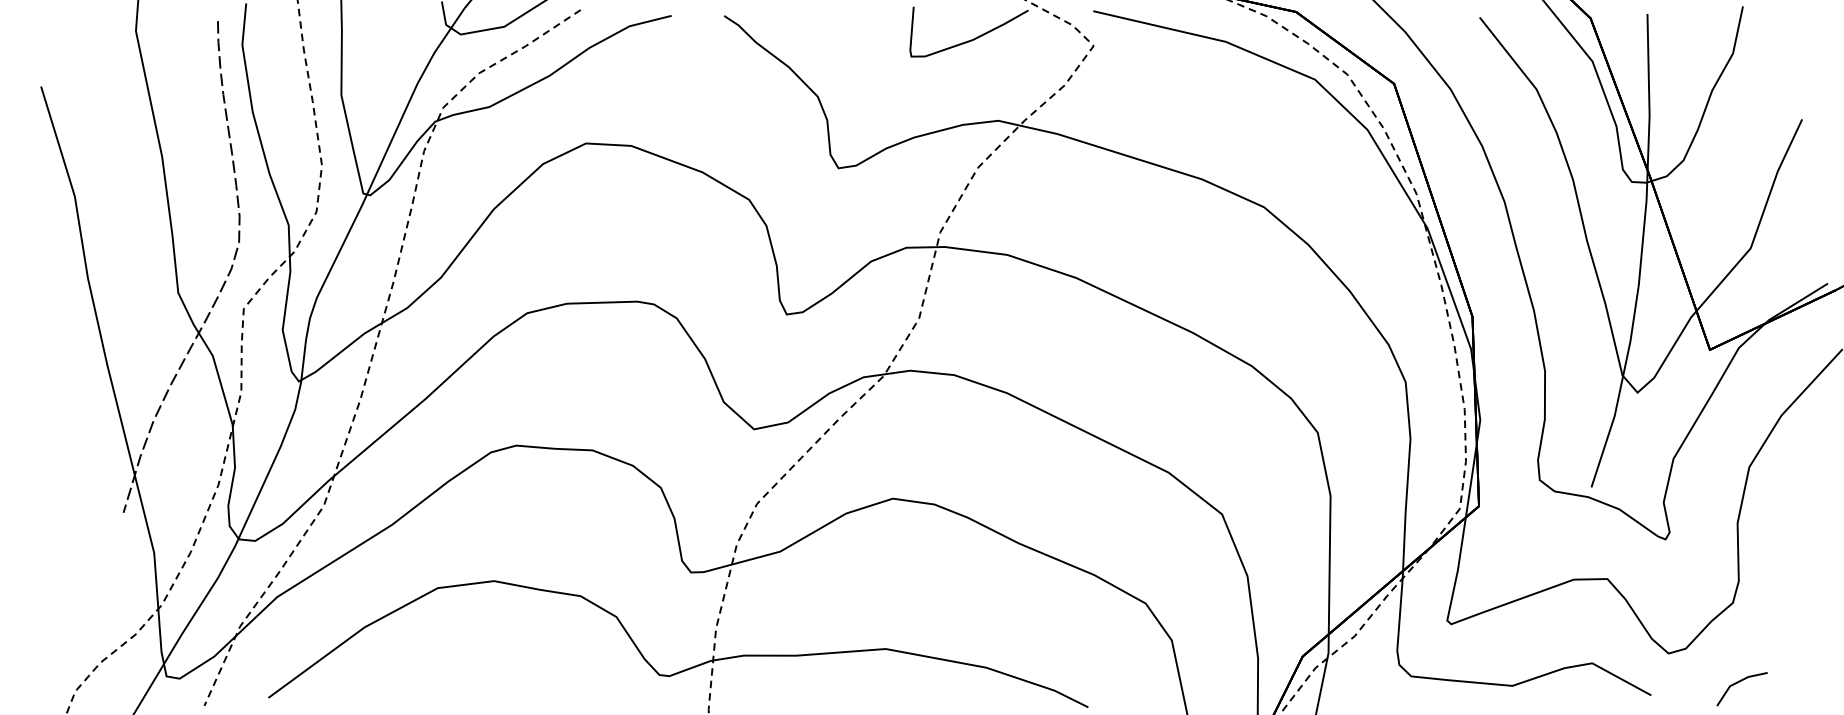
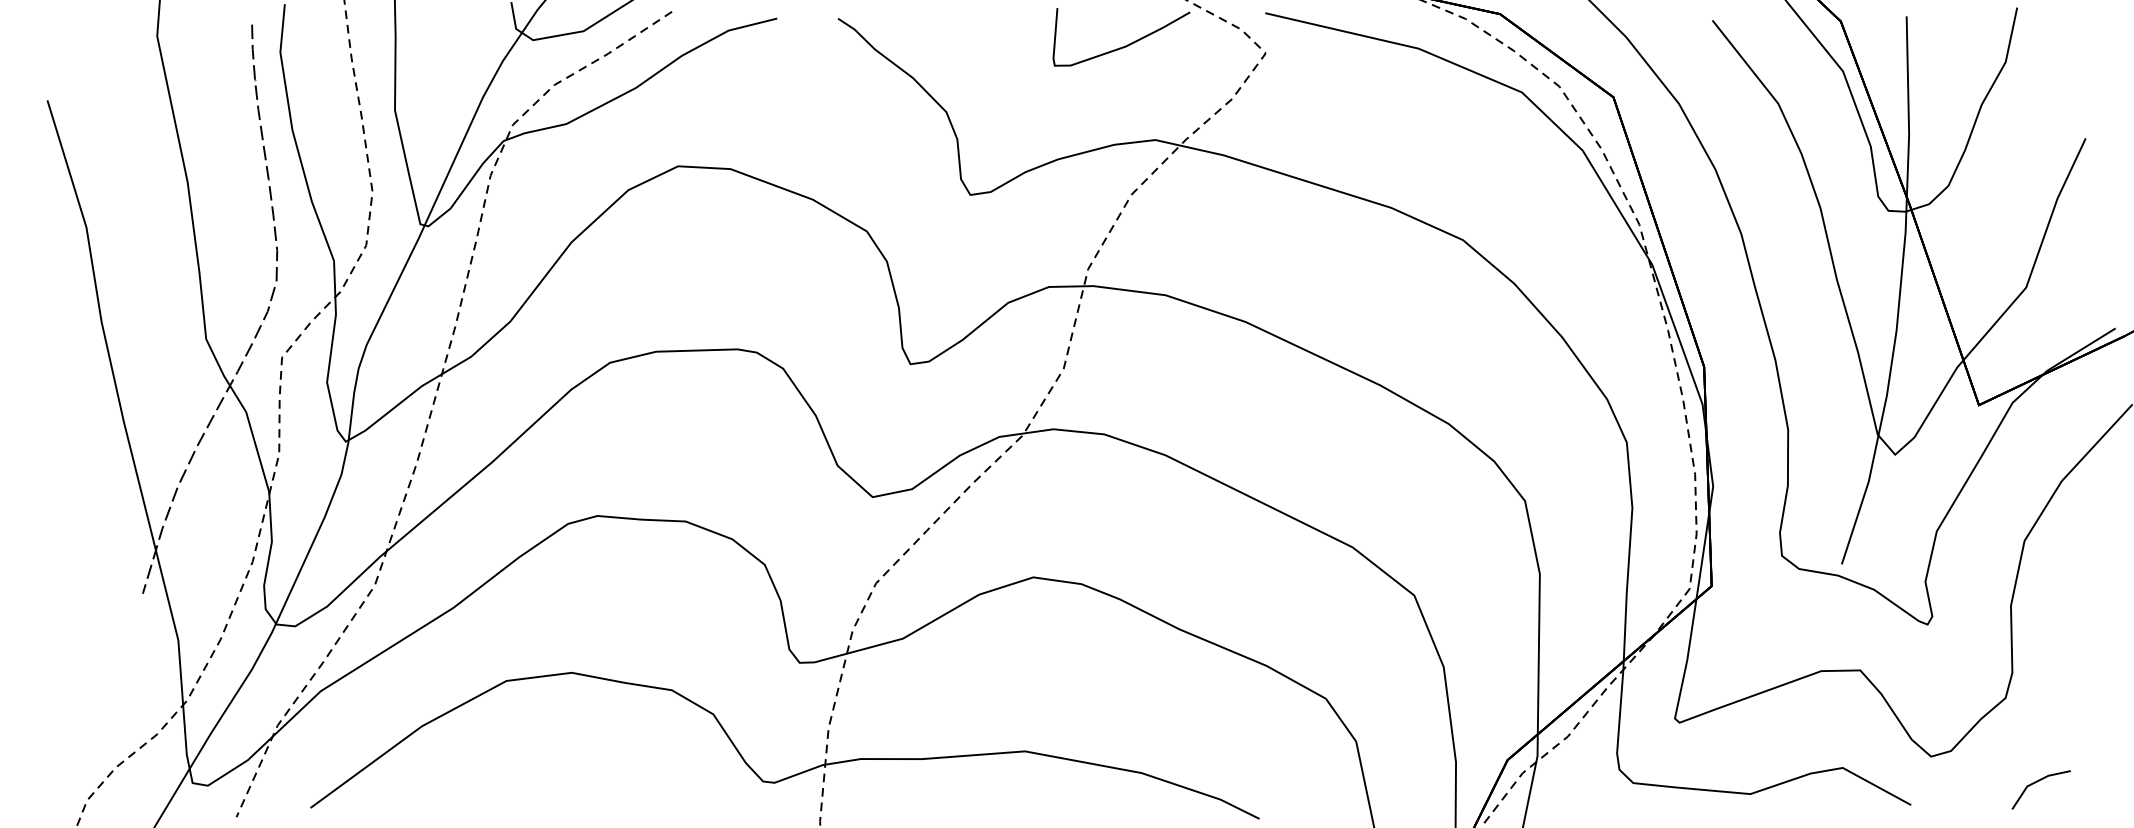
line: (1738, 682) -> (2037, 782), moved

